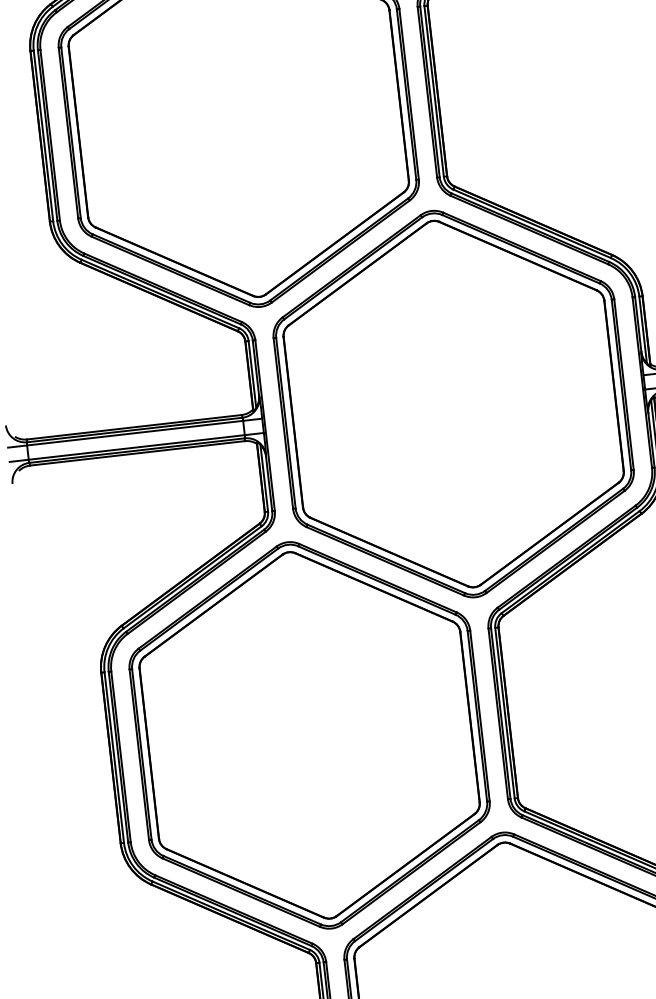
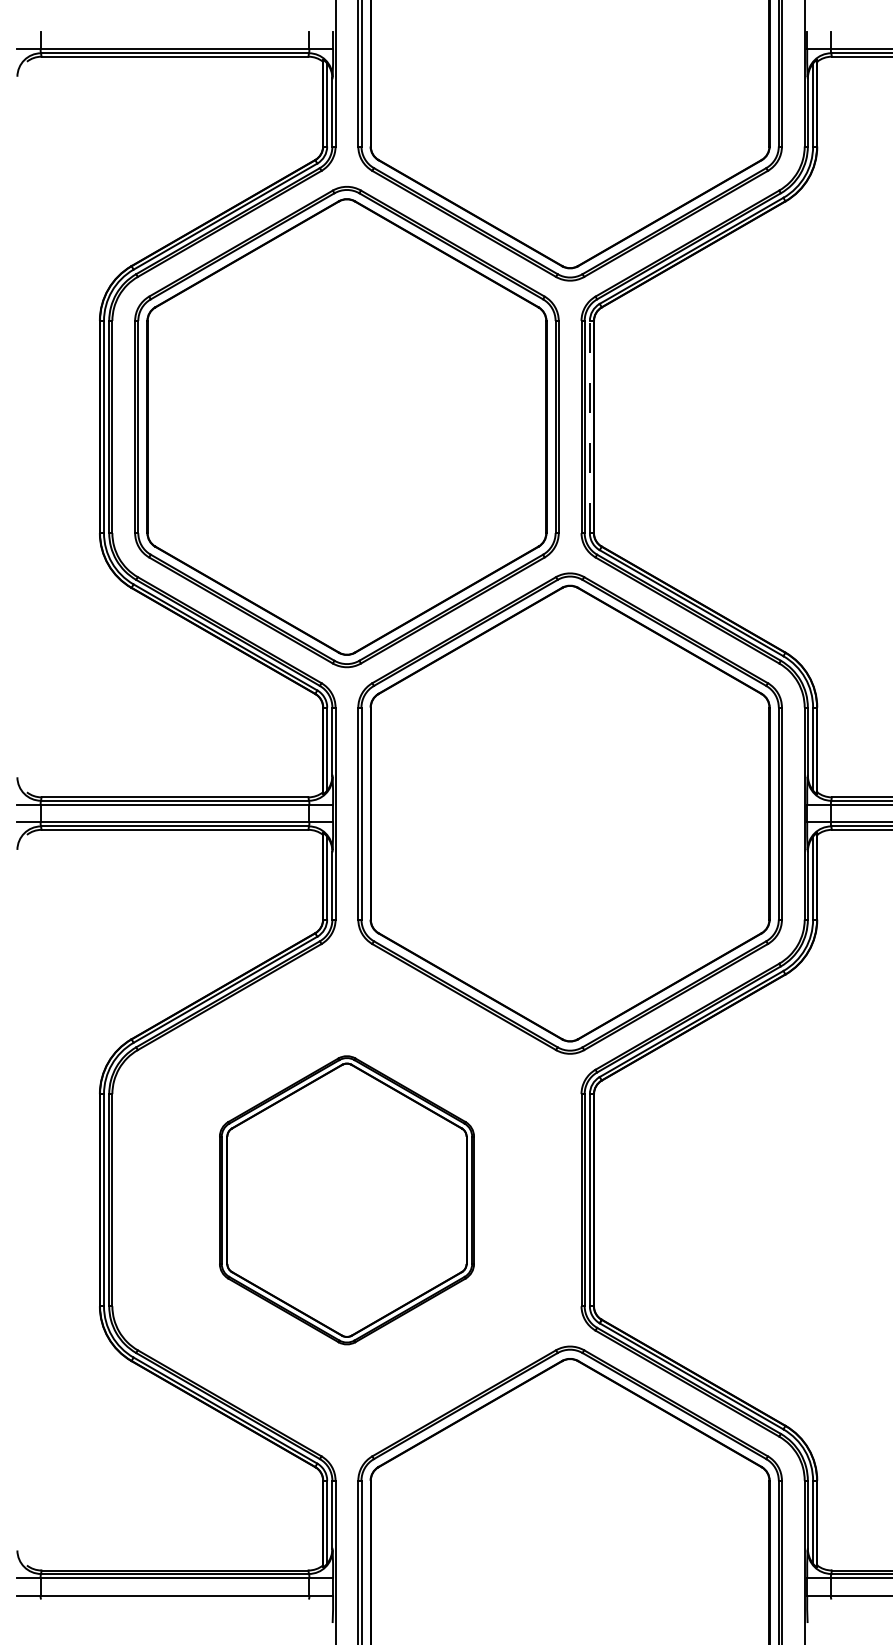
line: (433, 91) -> (589, 426), solid -> dashed
part: (309, 735) -> (346, 1200), size x0.6

